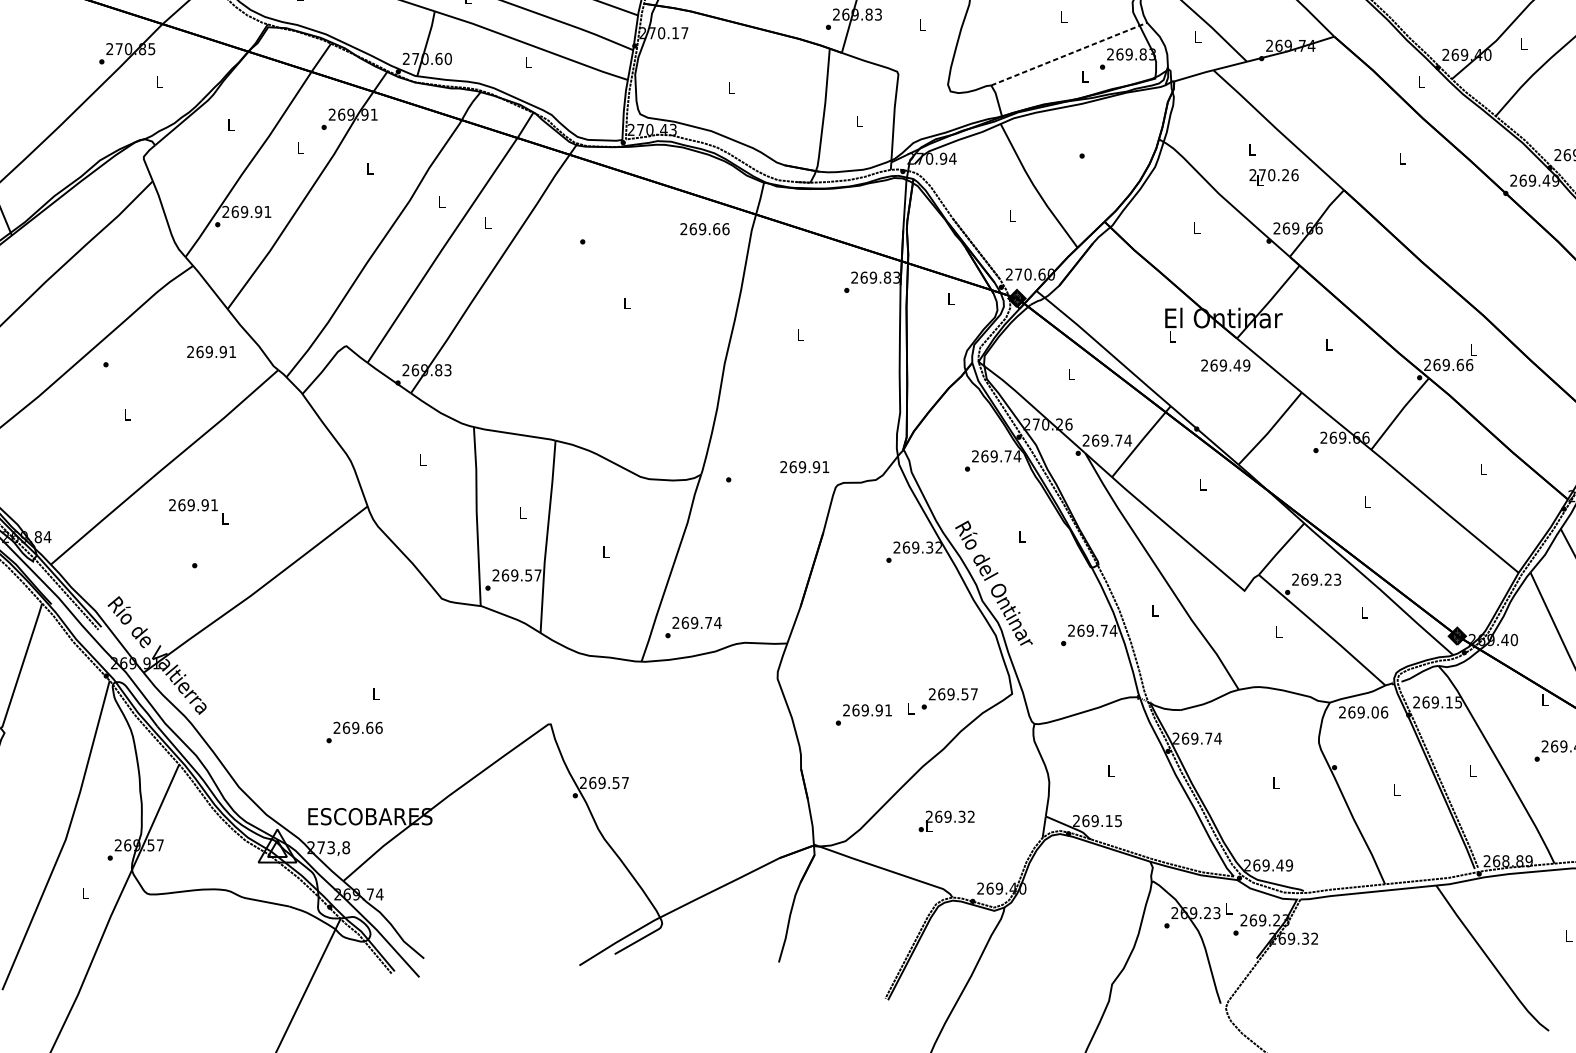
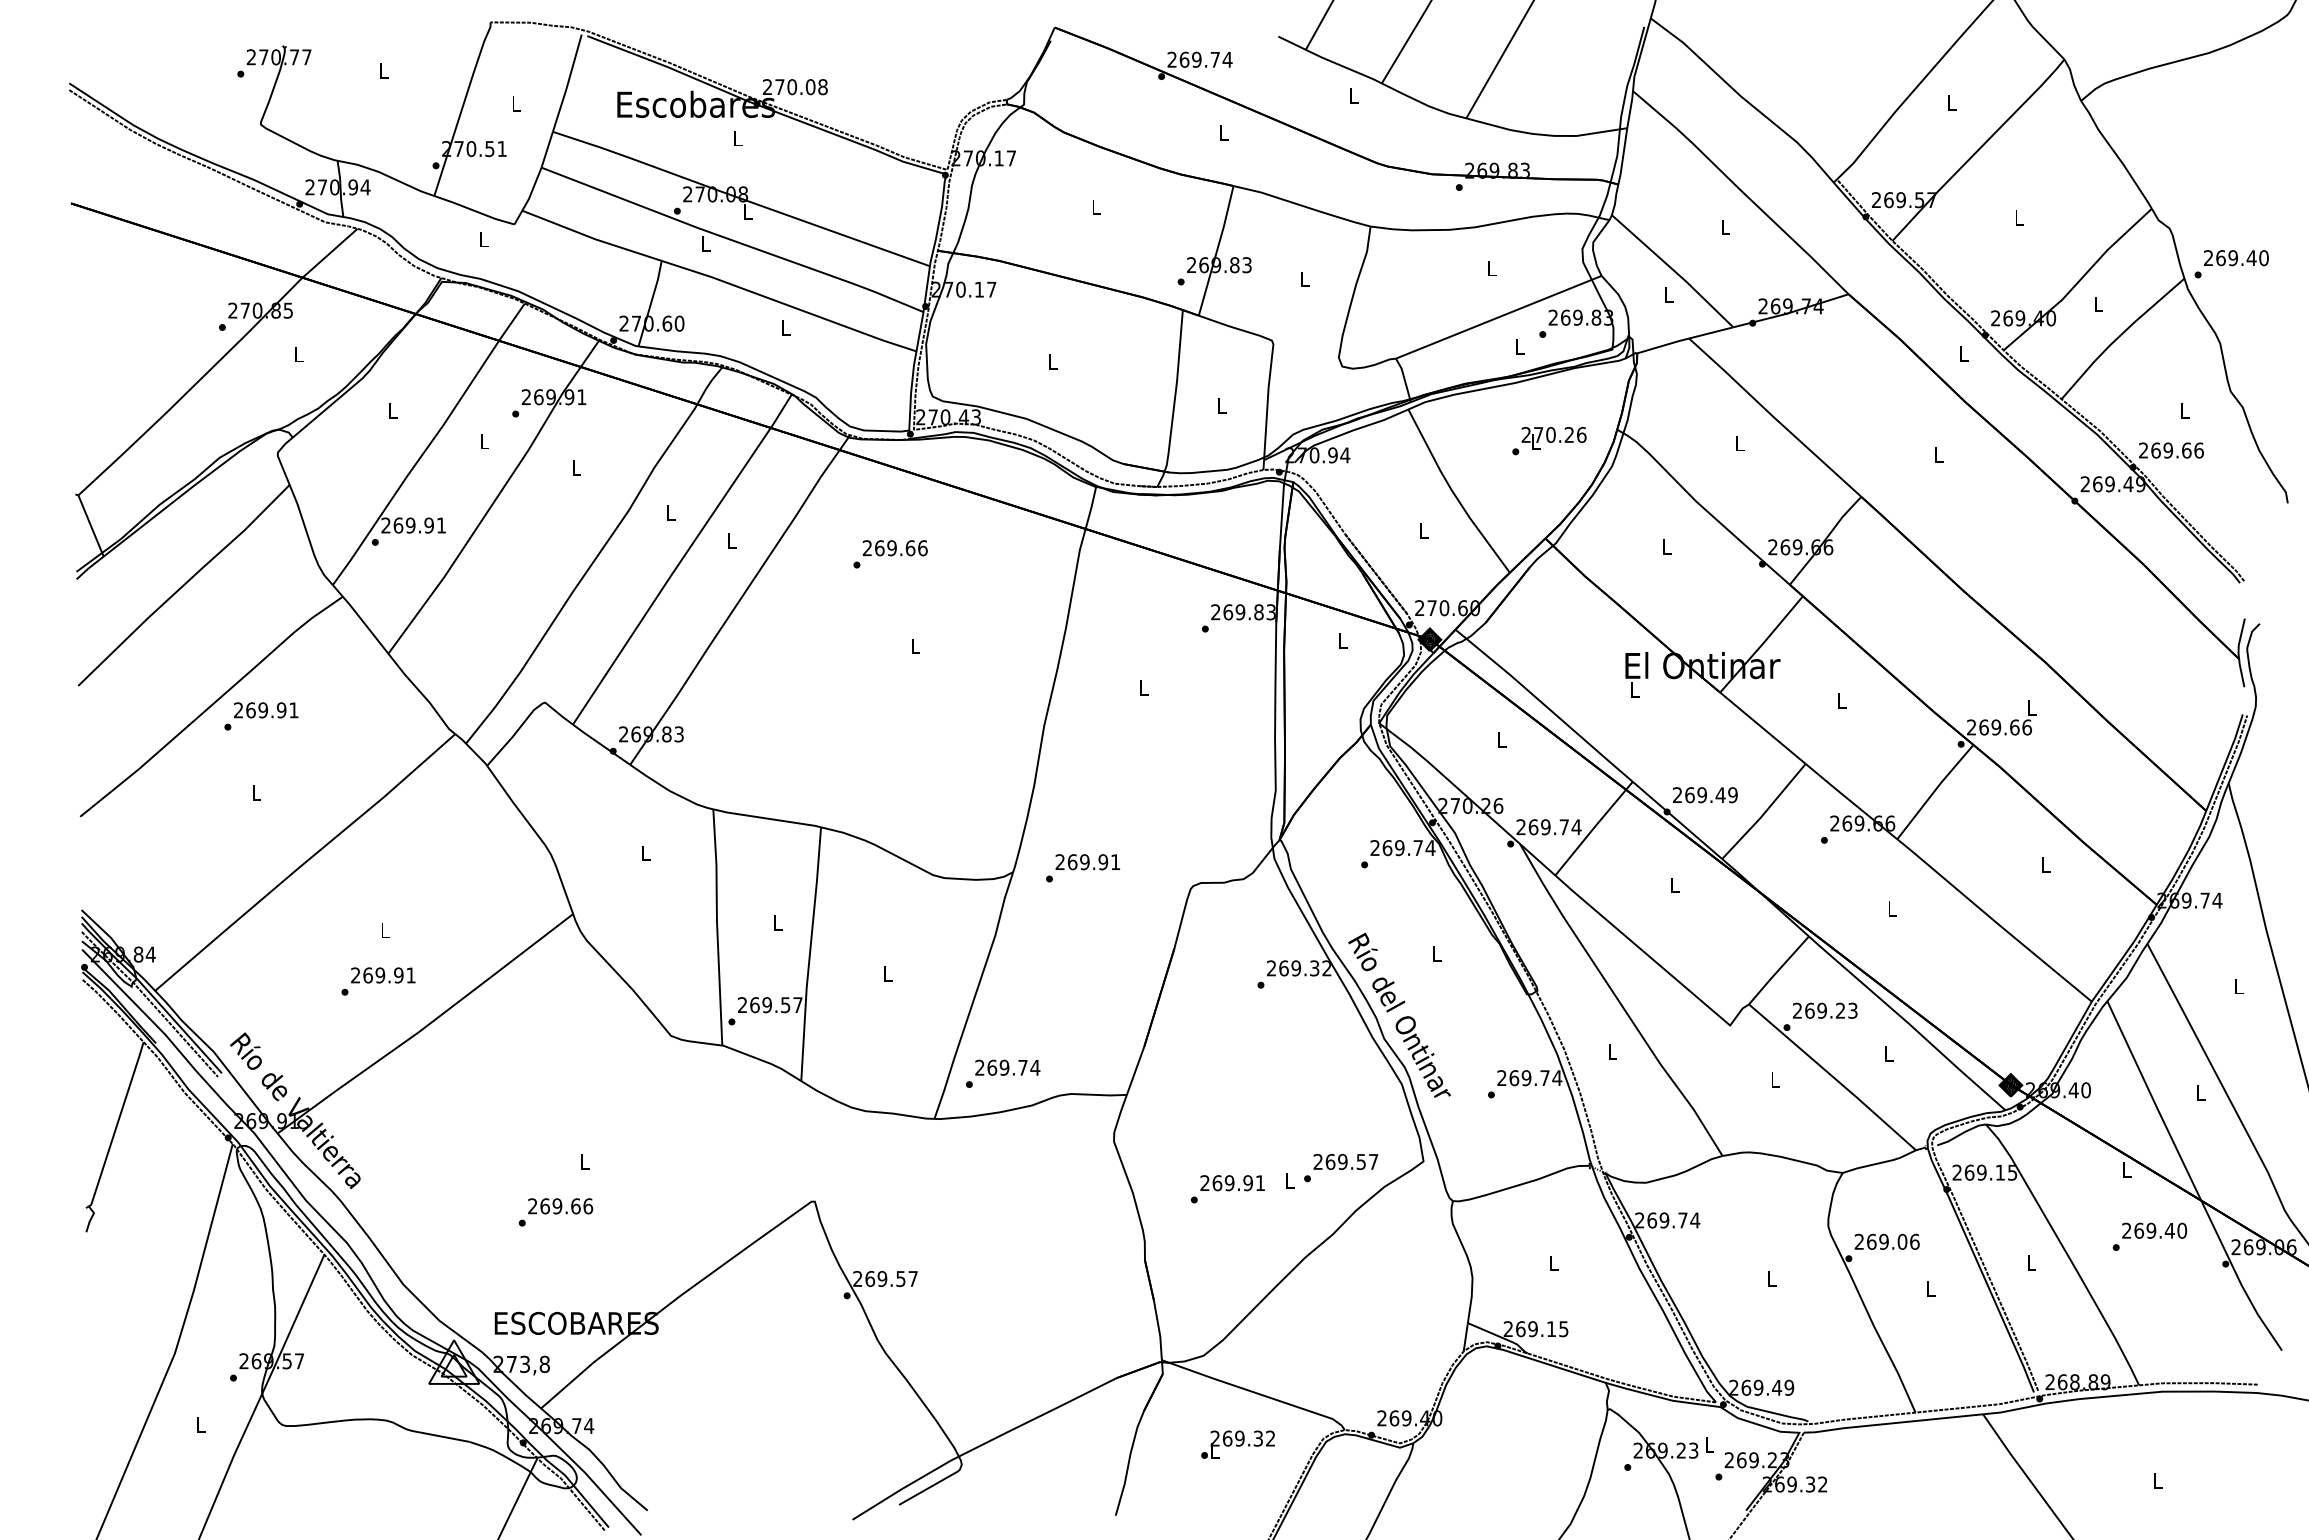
line: (1069, 54) -> (1498, 317), dashed -> solid
text: (1273, 177) -> (1553, 438), moved
text: (704, 229) -> (894, 548), moved
text: (211, 352) -> (266, 710), moved
text: (1225, 365) -> (1705, 795), moved
text: (804, 467) -> (1087, 862), moved
text: (193, 505) -> (383, 975), moved
text: (1363, 712) -> (1886, 1241), moved
text: (946, 821) -> (1237, 1444), moved

